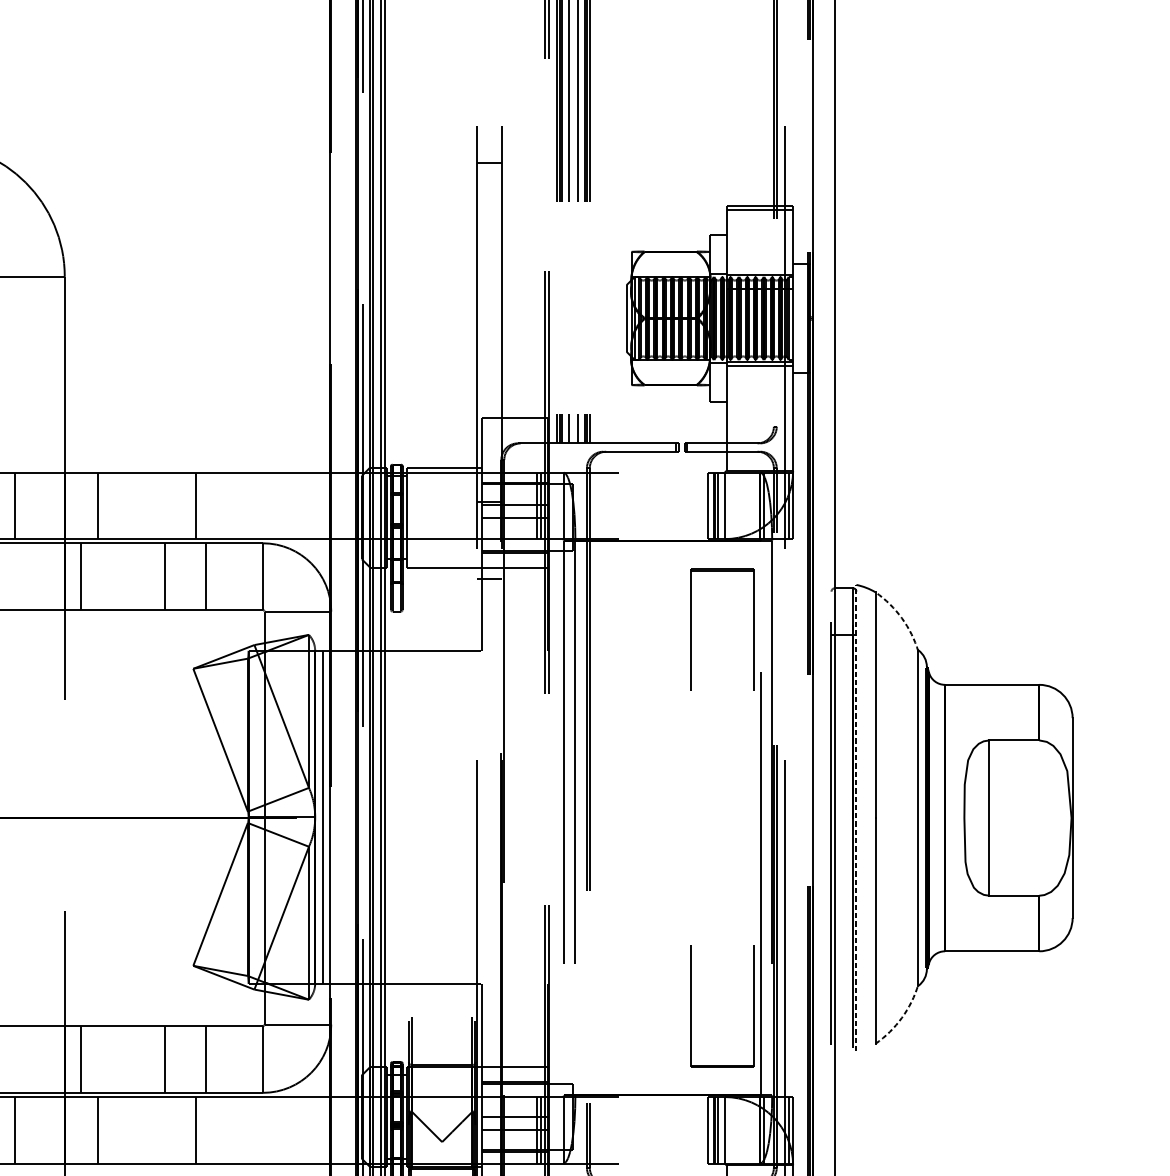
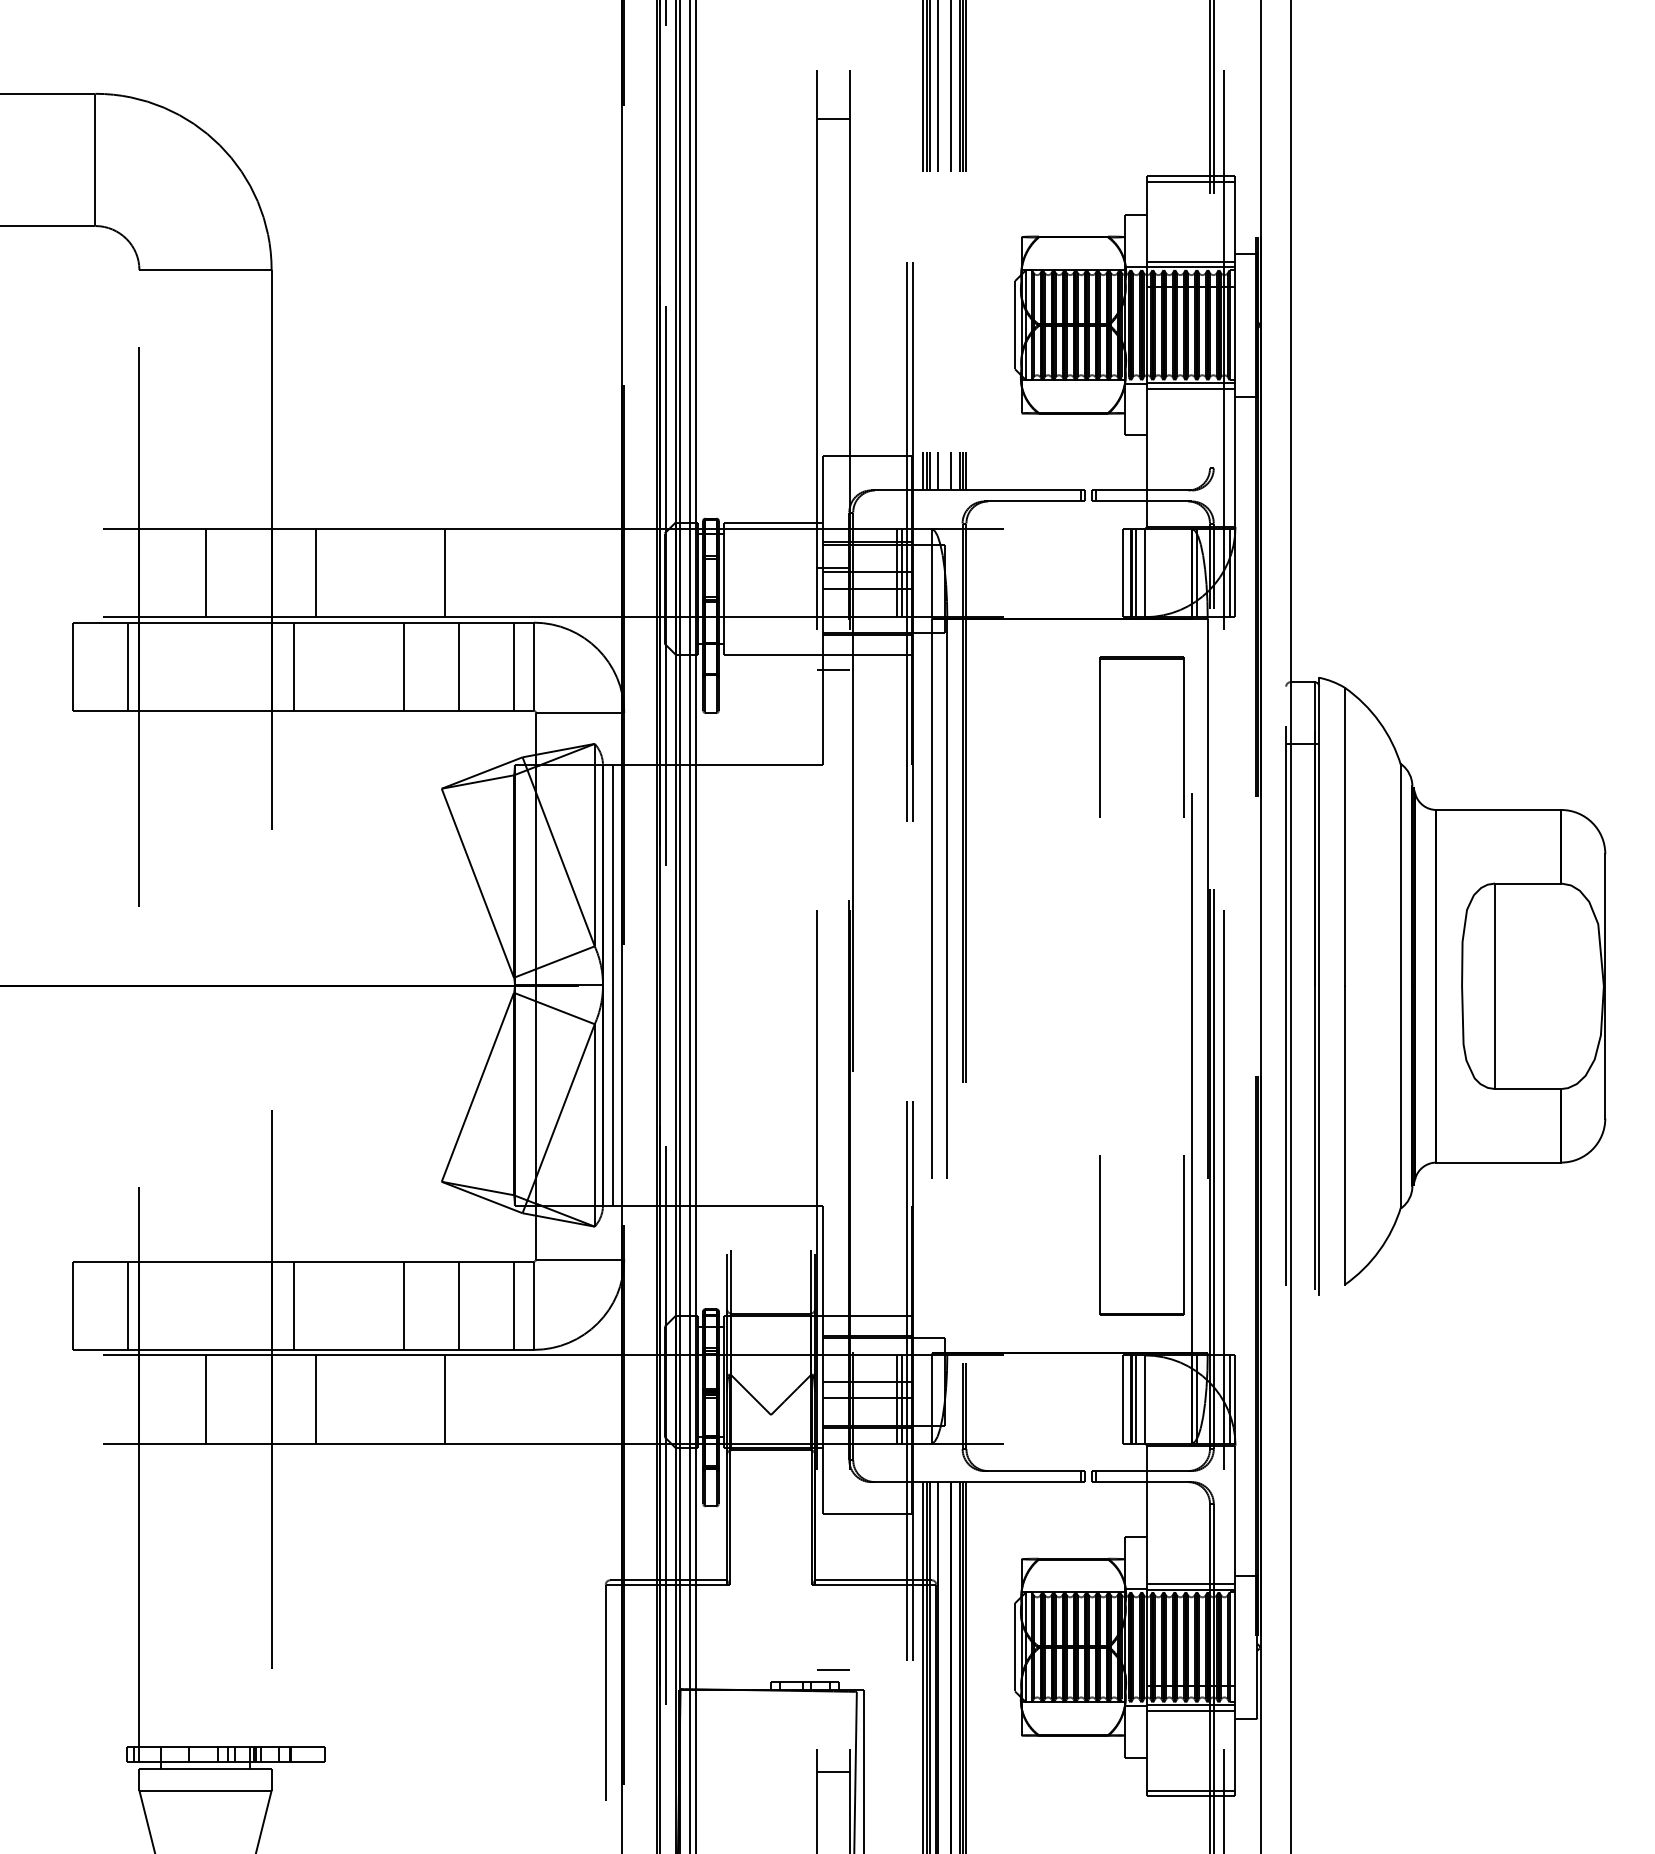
line: (759, 270) -> (1191, 261), added
line: (248, 576) -> (514, 666), added
arc: (901, 617) -> (1379, 721), dashed -> solid
line: (856, 818) -> (1319, 986), dashed -> solid
arc: (901, 1017) -> (1379, 1250), dashed -> solid
line: (248, 1059) -> (514, 1305), added

